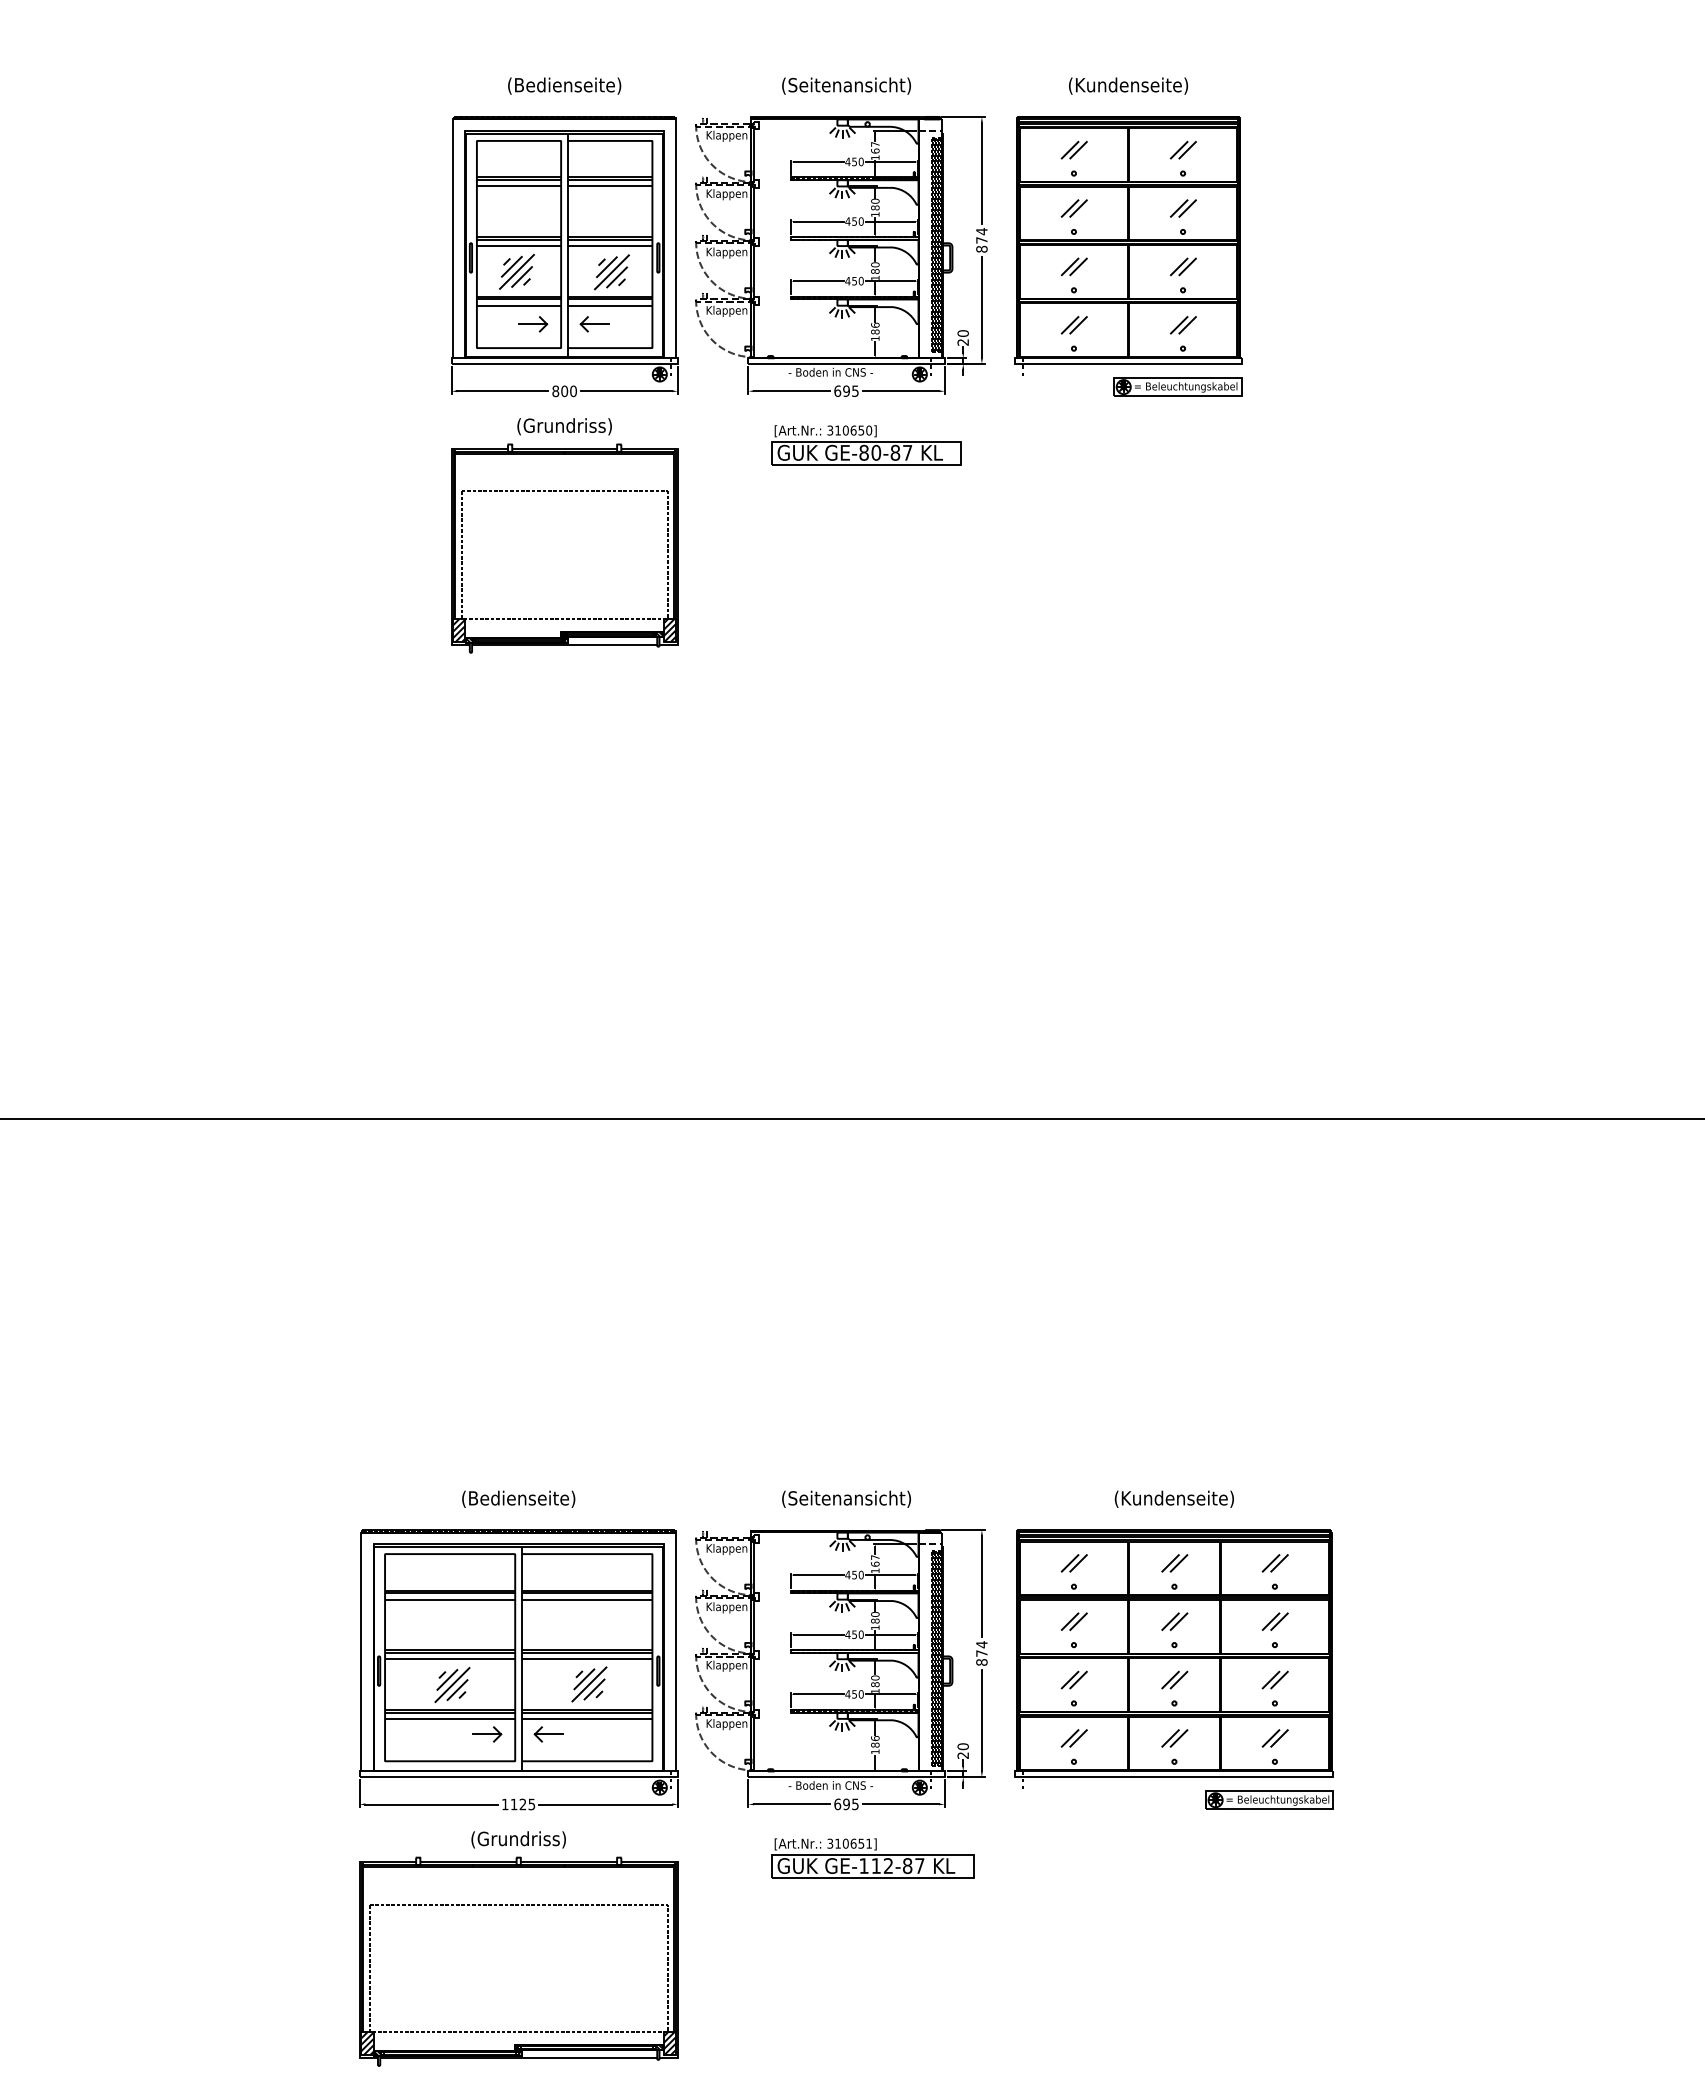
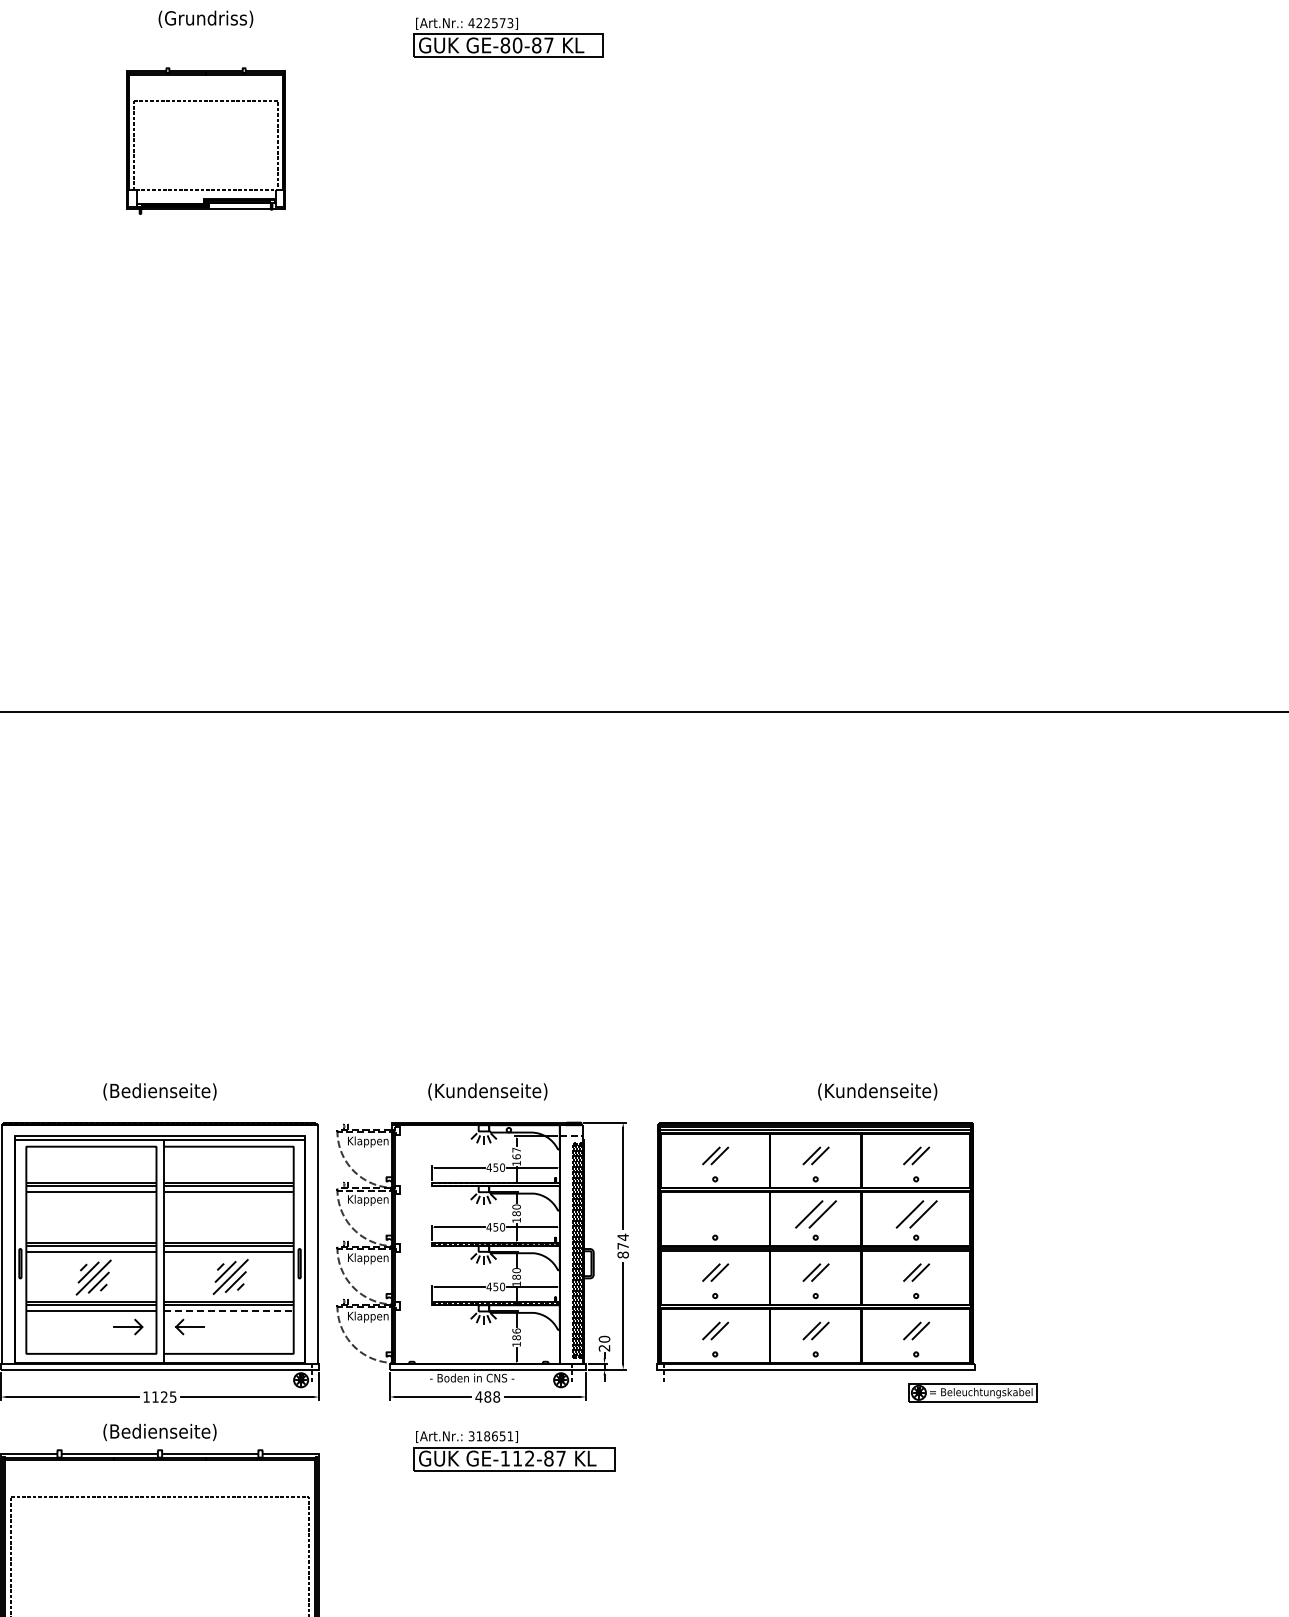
text: (849, 430) -> (490, 23), 310650] -> 422573]
part: (564, 548) -> (205, 141), size x0.7
text: (846, 1498) -> (487, 1091), (Seitenansicht) -> (Kundenseite)
text: (1173, 1498) -> (876, 1091), moved
part: (1073, 1621) -> (714, 1214), removed
part: (1174, 1621) -> (815, 1214), size x1.6
part: (1274, 1621) -> (915, 1214), size x1.6
line: (587, 1718) -> (228, 1311), solid -> dashed
part: (1269, 1799) -> (972, 1392), moved
text: (846, 1804) -> (487, 1397), 695 -> 488
text: (518, 1839) -> (159, 1432), (Grundriss) -> (Bedienseite)
text: (845, 1843) -> (486, 1436), 310651] -> 318651]

